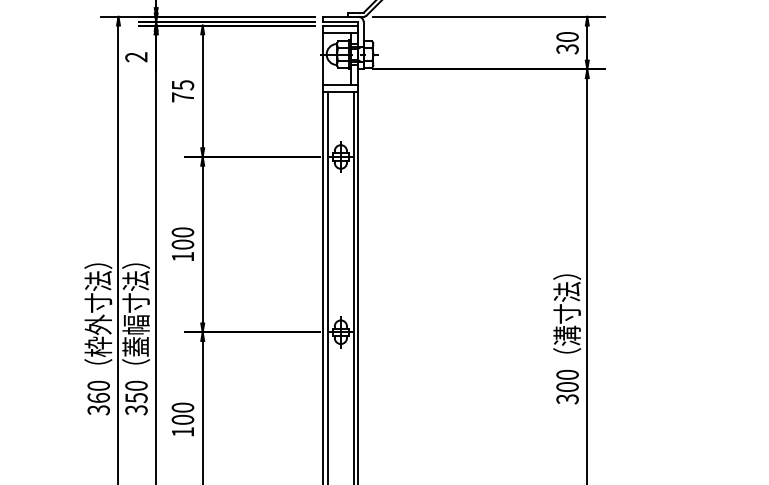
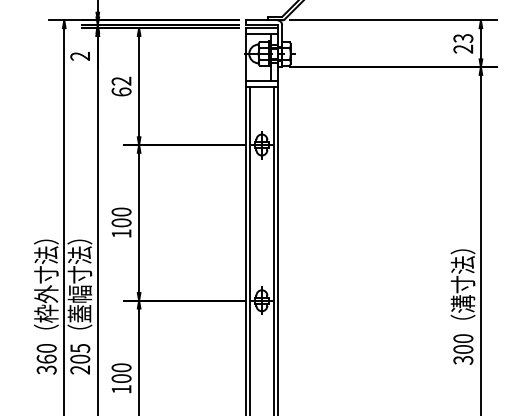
text: (567, 43) -> (463, 44), 30 -> 23
text: (182, 91) -> (121, 86), 75 -> 62
text: (136, 397) -> (80, 358), 350 -> 205

